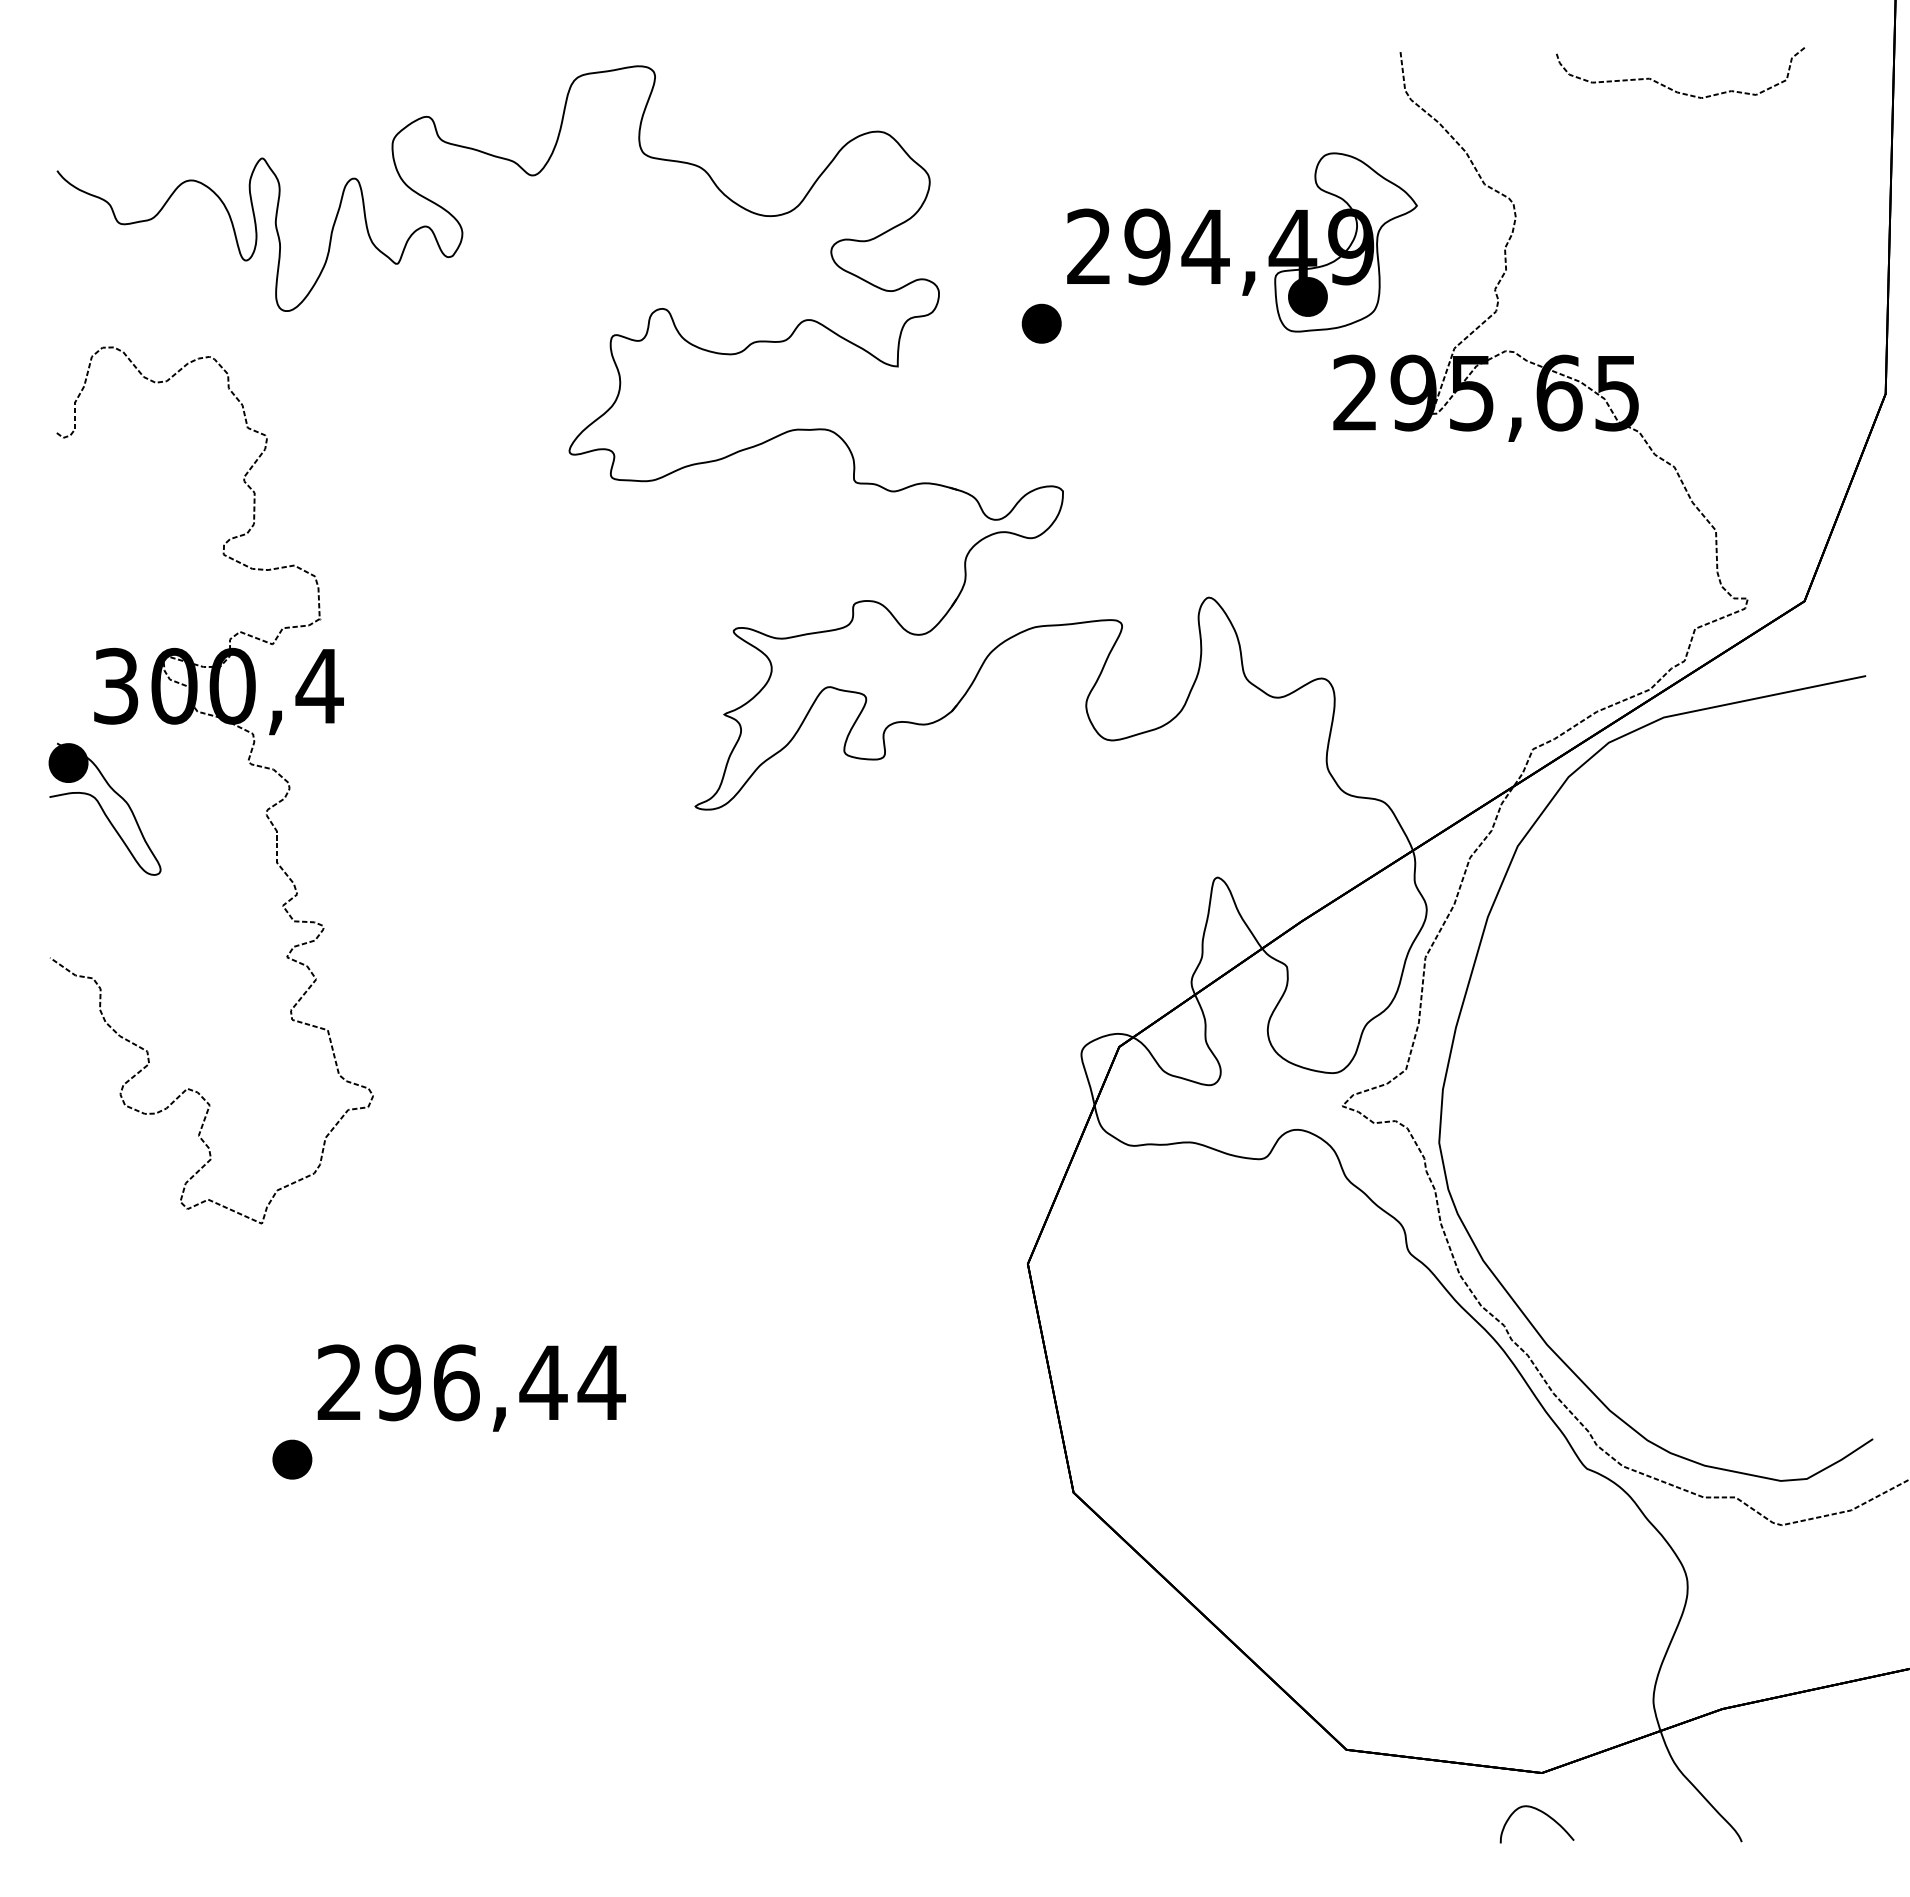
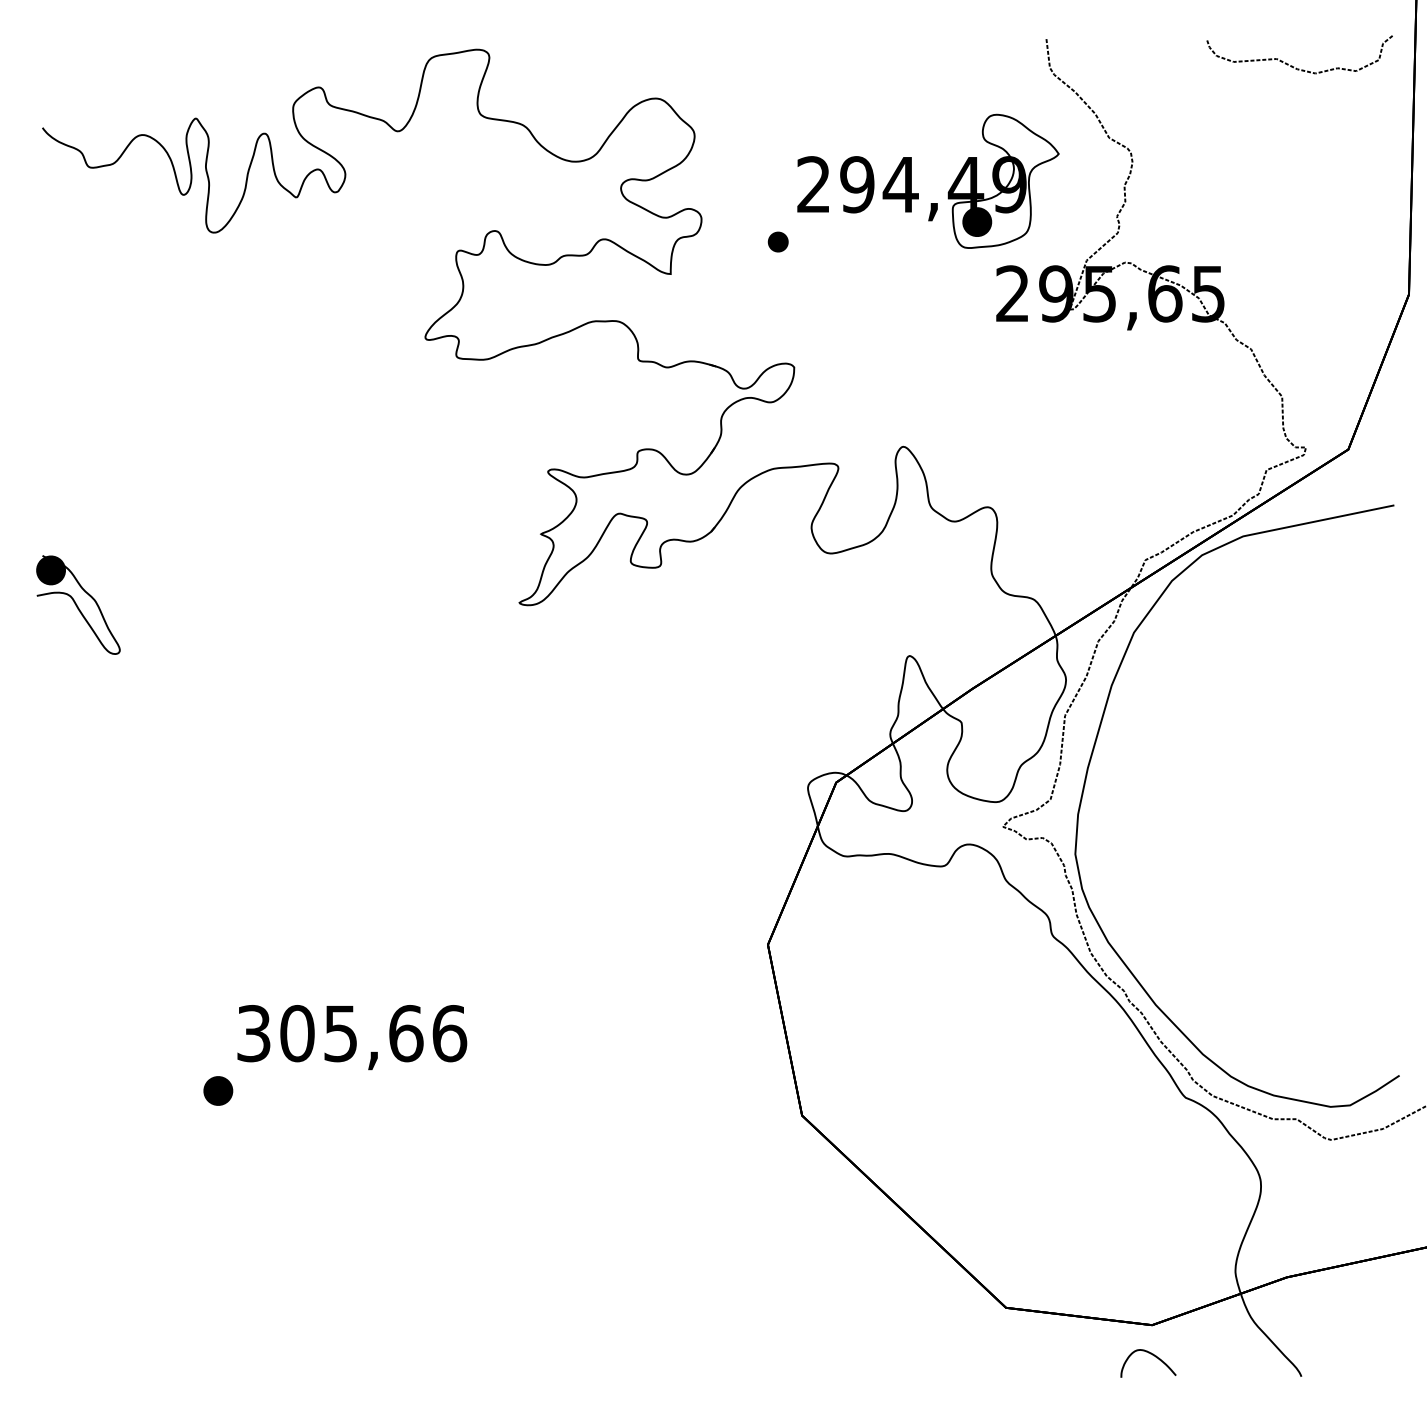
curve: (1671, 88) -> (1293, 66), moved
part: (1041, 323) -> (778, 241), size x0.7
part: (249, 764) -> (186, 571), removed
text: (471, 1382) -> (352, 1033), 296,44 -> 305,66

